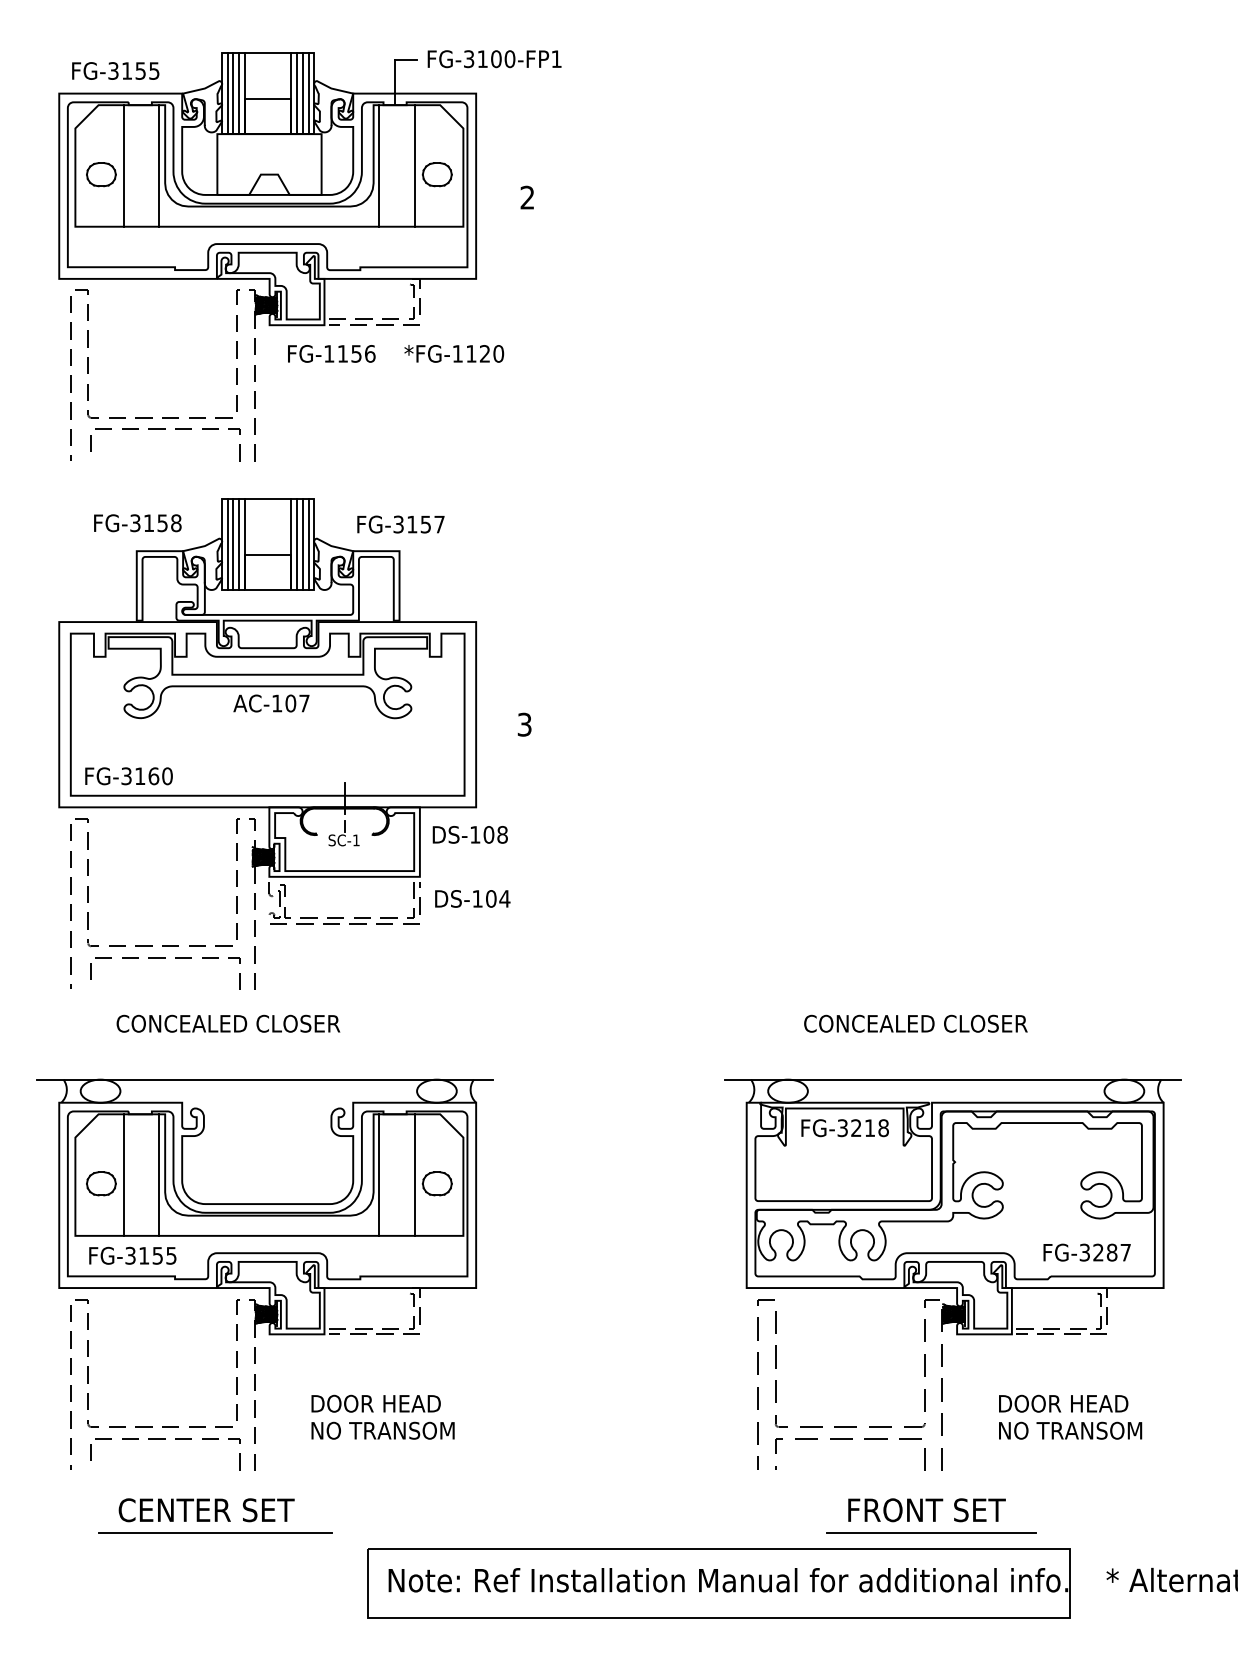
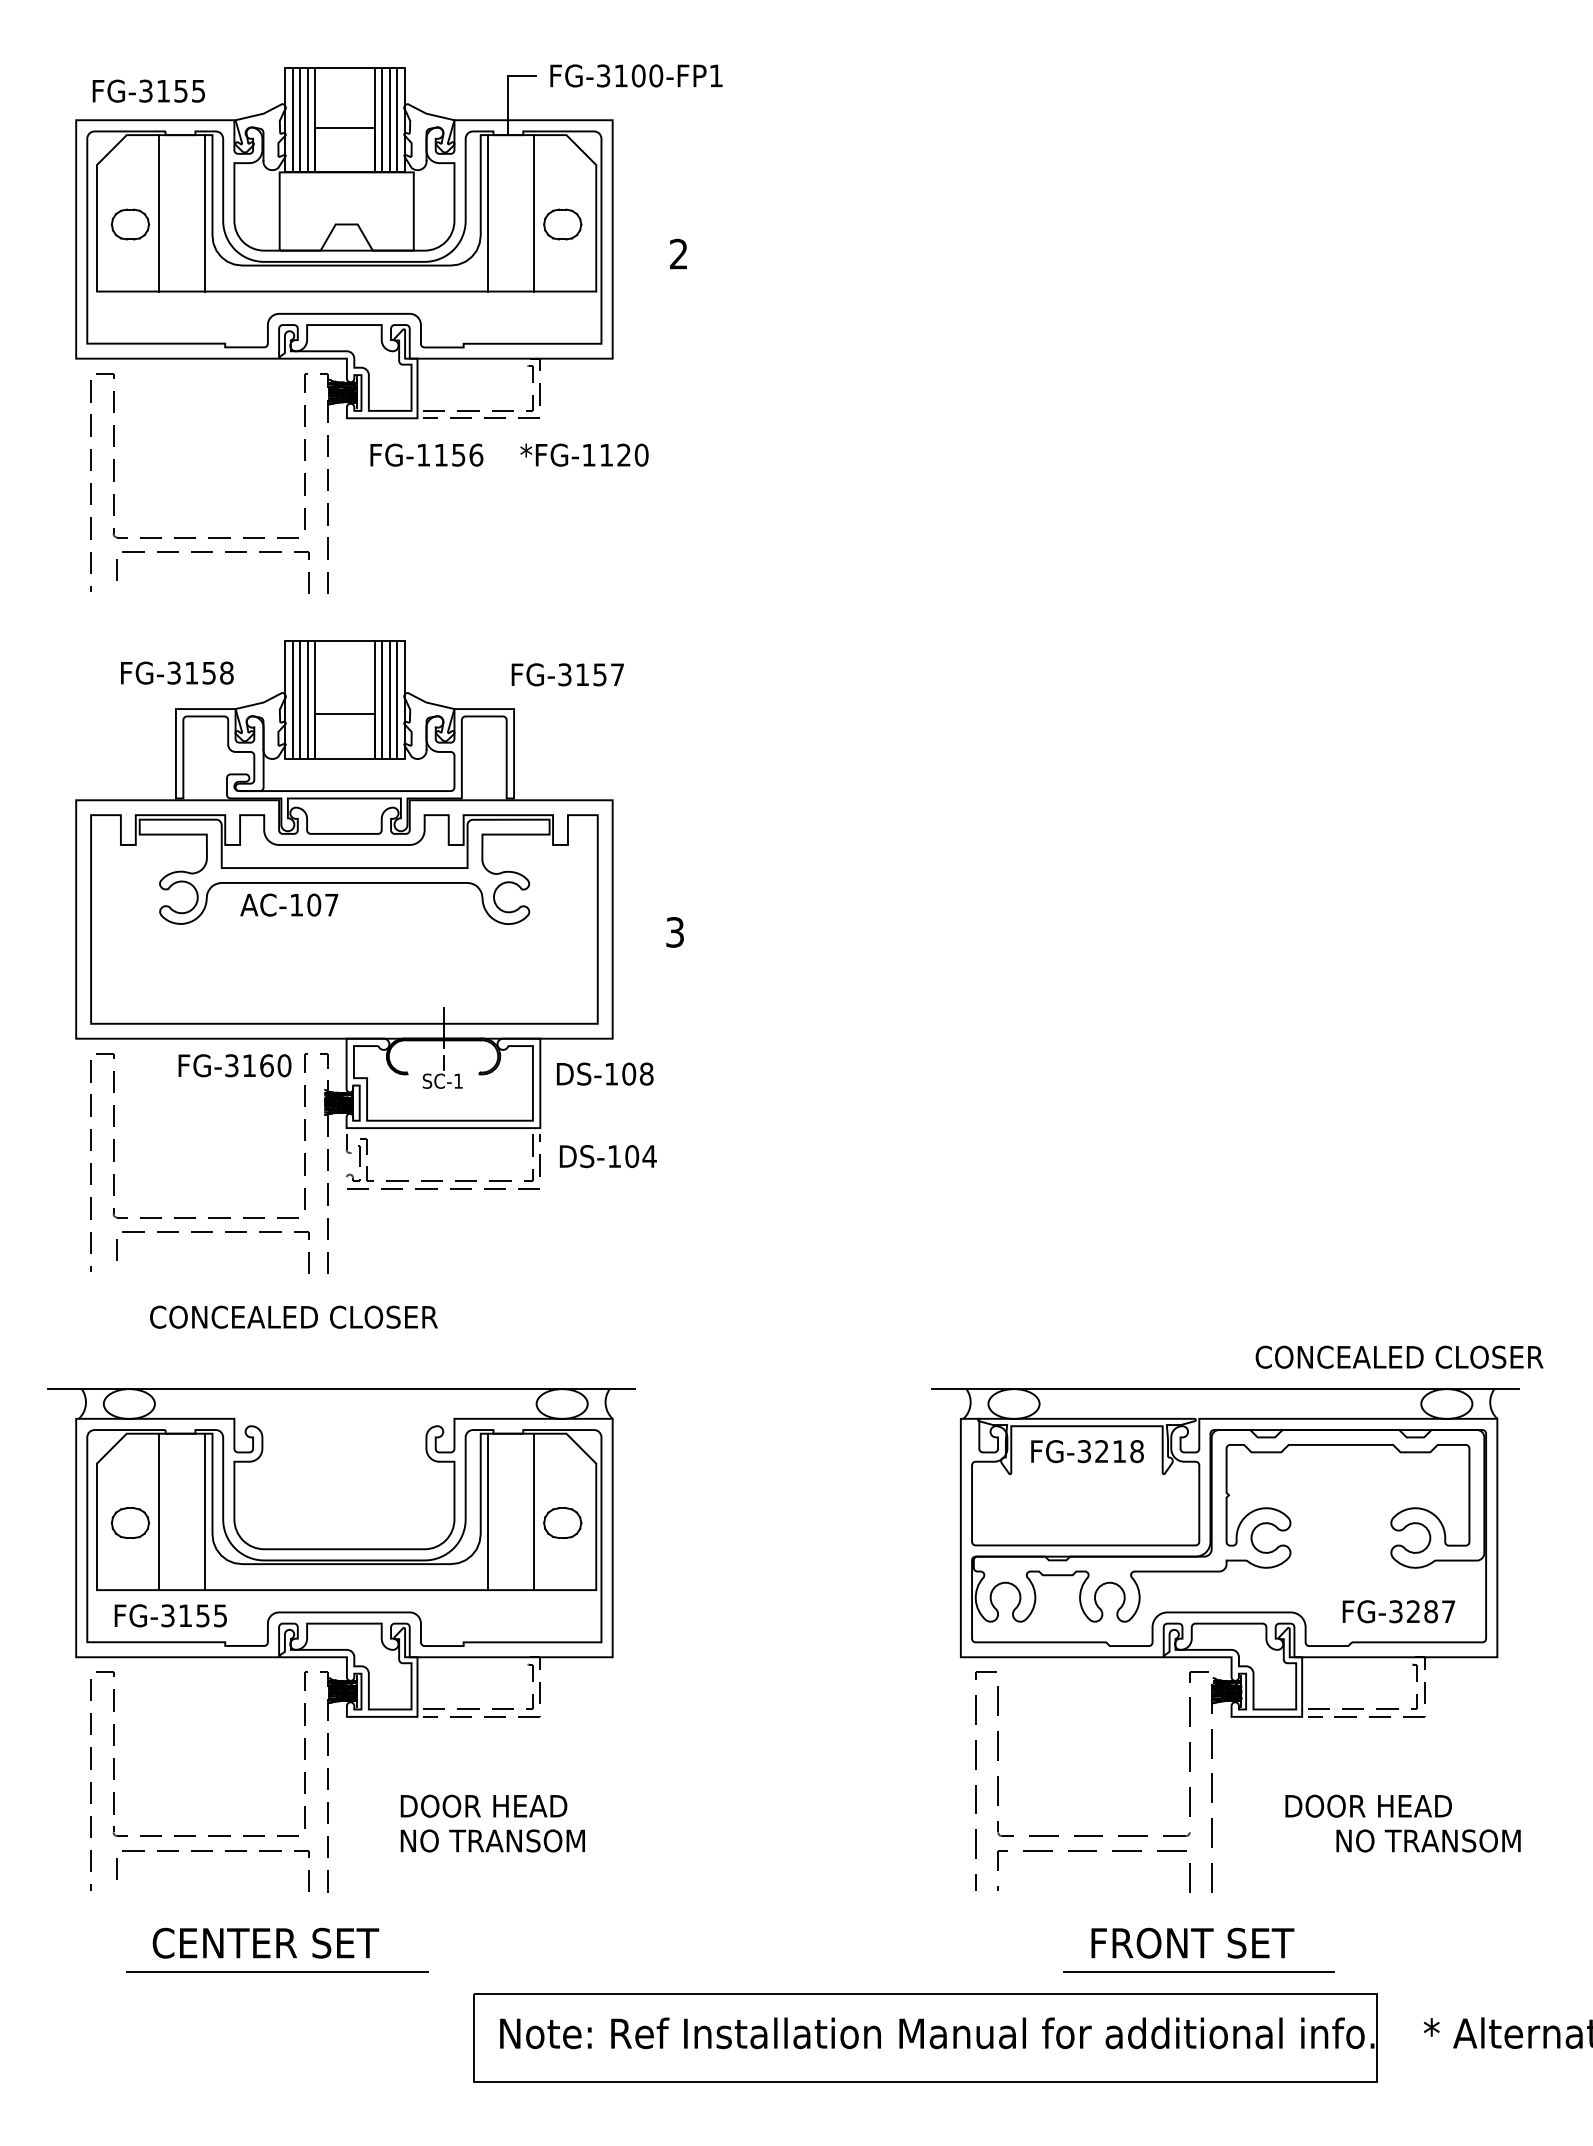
text: (400, 524) -> (567, 674), moved
text: (271, 703) -> (289, 904), moved
text: (128, 776) -> (234, 1065), moved
text: (915, 1023) -> (1399, 1356), moved
text: (1070, 1430) -> (1428, 1840), moved

